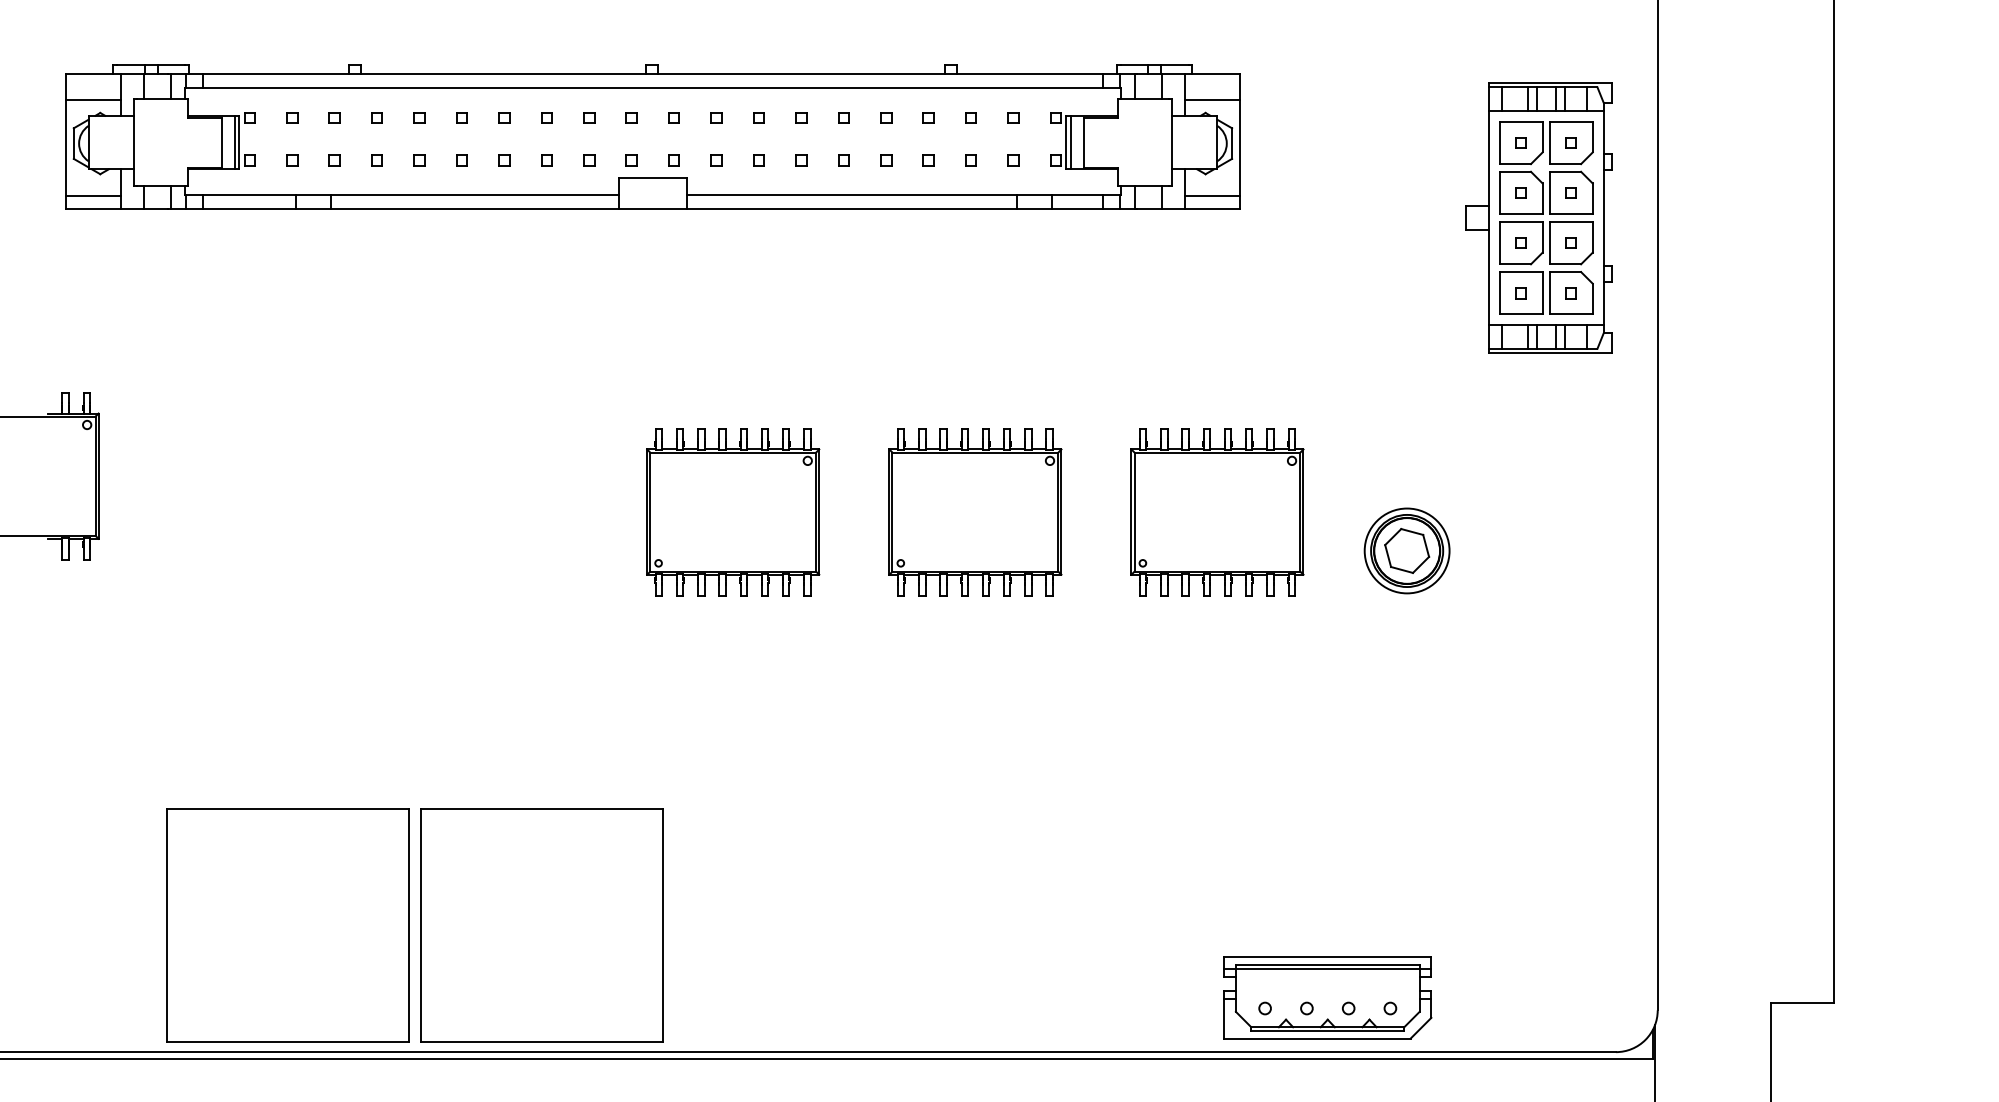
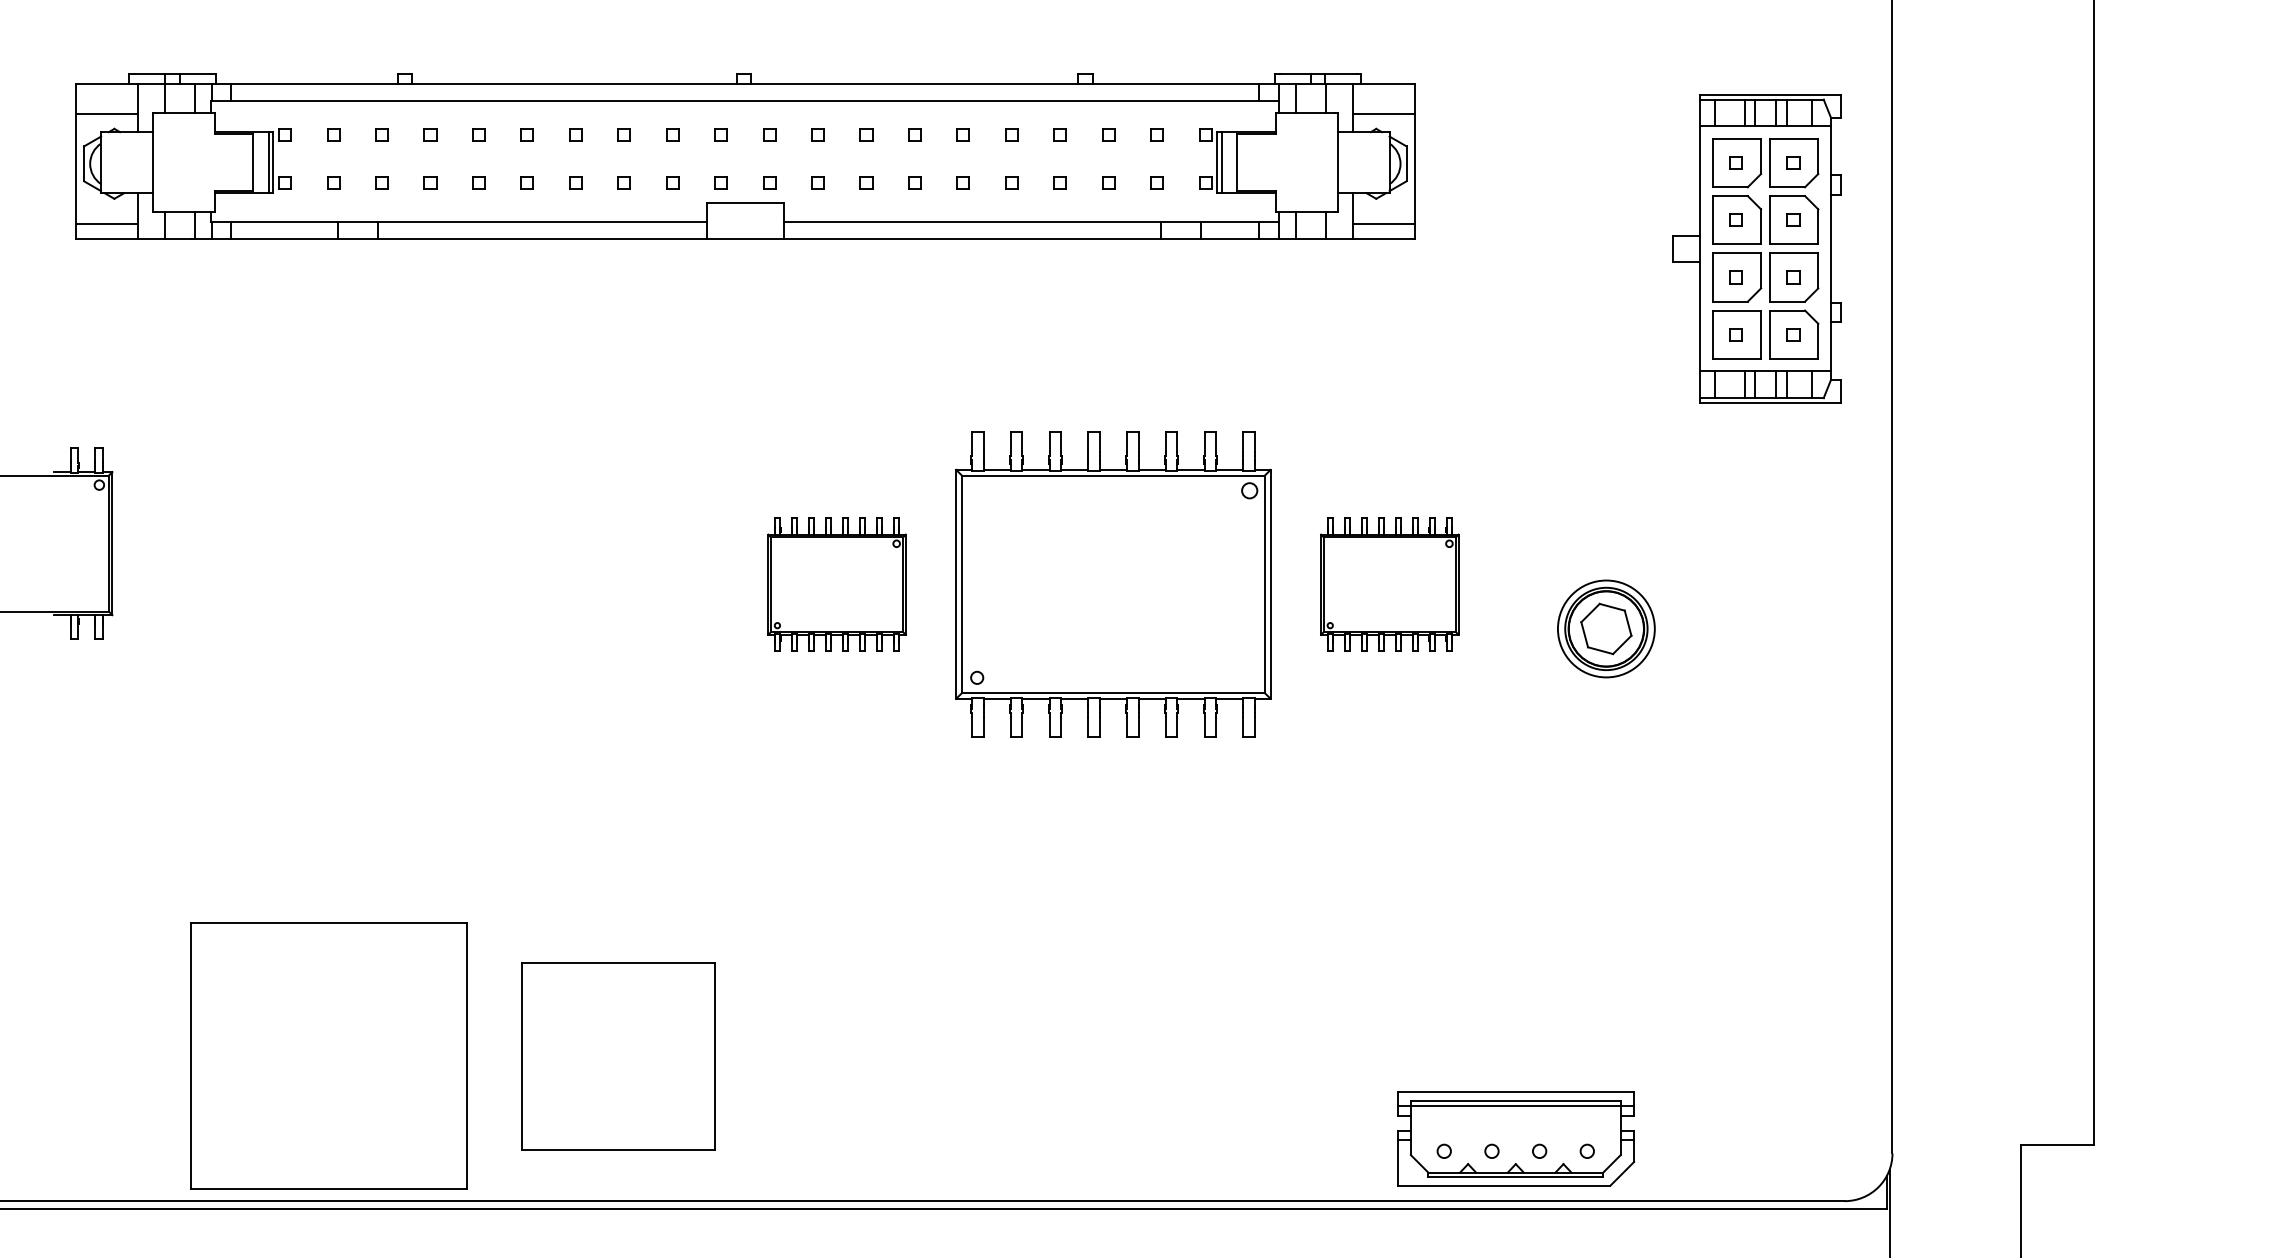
part: (733, 512) -> (837, 585), size x0.7
part: (975, 512) -> (1113, 585), size x1.6
part: (1217, 512) -> (1389, 585), size x0.7
part: (541, 925) -> (618, 1056), size x0.7

